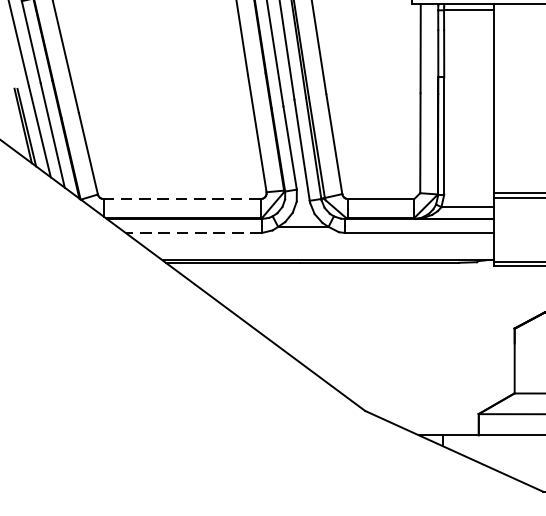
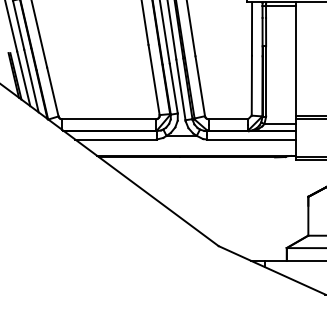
line: (181, 199) -> (108, 119), dashed -> solid
line: (194, 232) -> (116, 139), dashed -> solid

